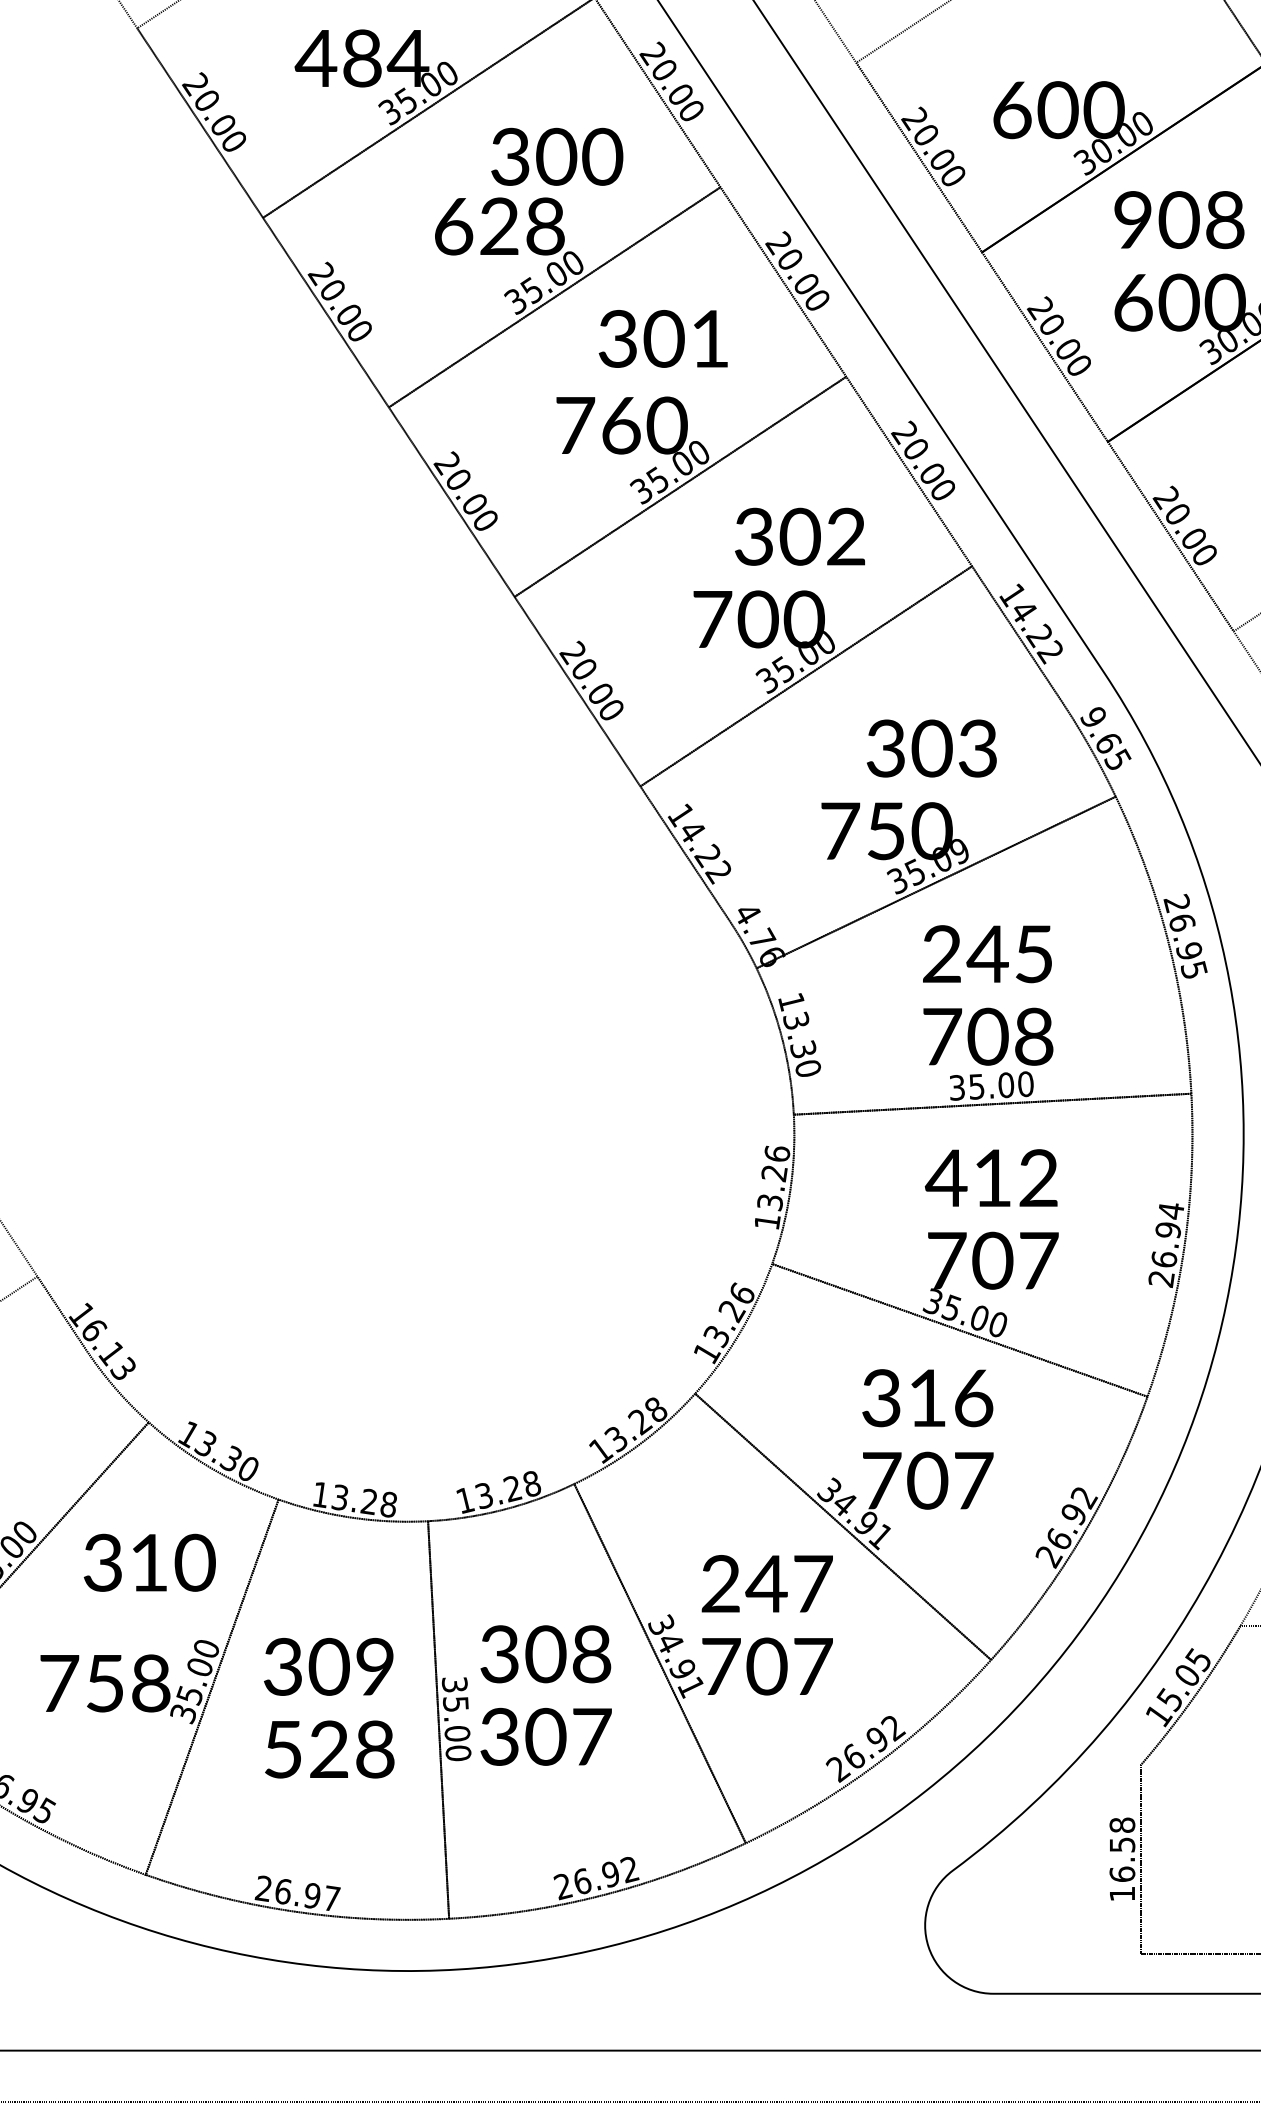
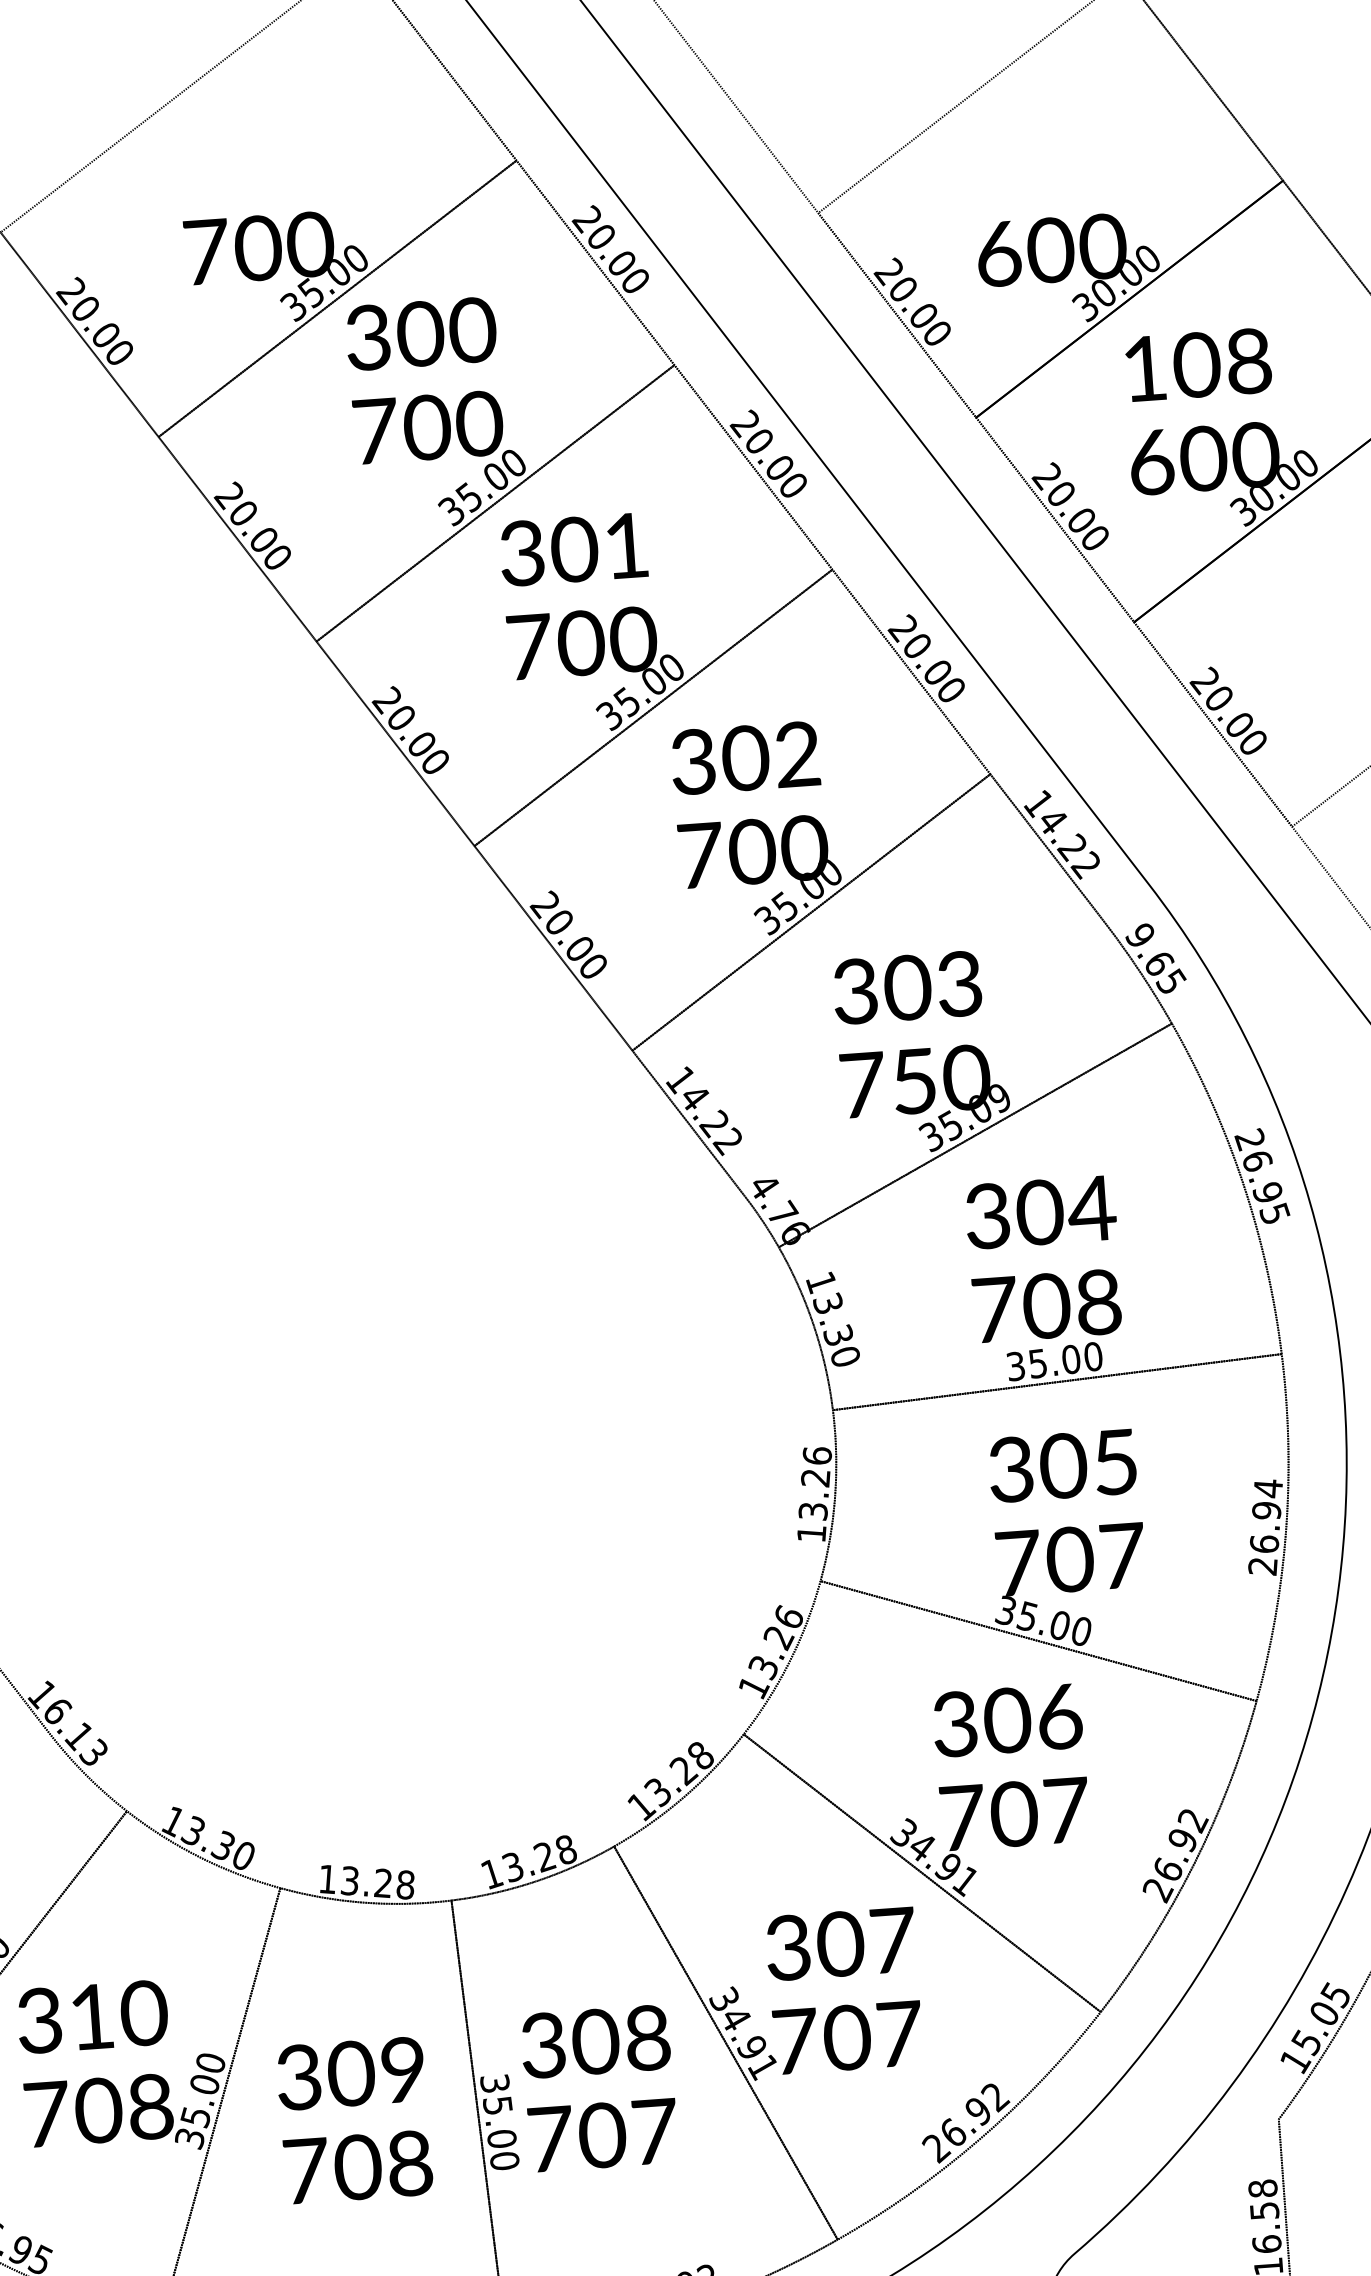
text: (361, 58) -> (257, 248), 484 -> 700
text: (557, 156) -> (421, 333), moved
text: (1132, 219) -> (1143, 368), 908 -> 108
text: (500, 226) -> (428, 427), 628 -> 700
text: (662, 338) -> (572, 549), moved
text: (620, 425) -> (580, 643), 760 -> 700
text: (799, 536) -> (744, 757), moved
text: (931, 748) -> (907, 987), moved
text: (988, 954) -> (1040, 1212), 245 -> 304
text: (990, 1178) -> (1060, 1466), 412 -> 305
text: (927, 1398) -> (1007, 1720), 316 -> 306
text: (149, 1562) -> (92, 2016), moved
text: (744, 1583) -> (815, 1945), 247 -> 307
text: (104, 1683) -> (97, 2110), 758 -> 708
text: (499, 1736) -> (549, 2138), 307 -> 707
text: (306, 1749) -> (332, 2169), 528 -> 708

